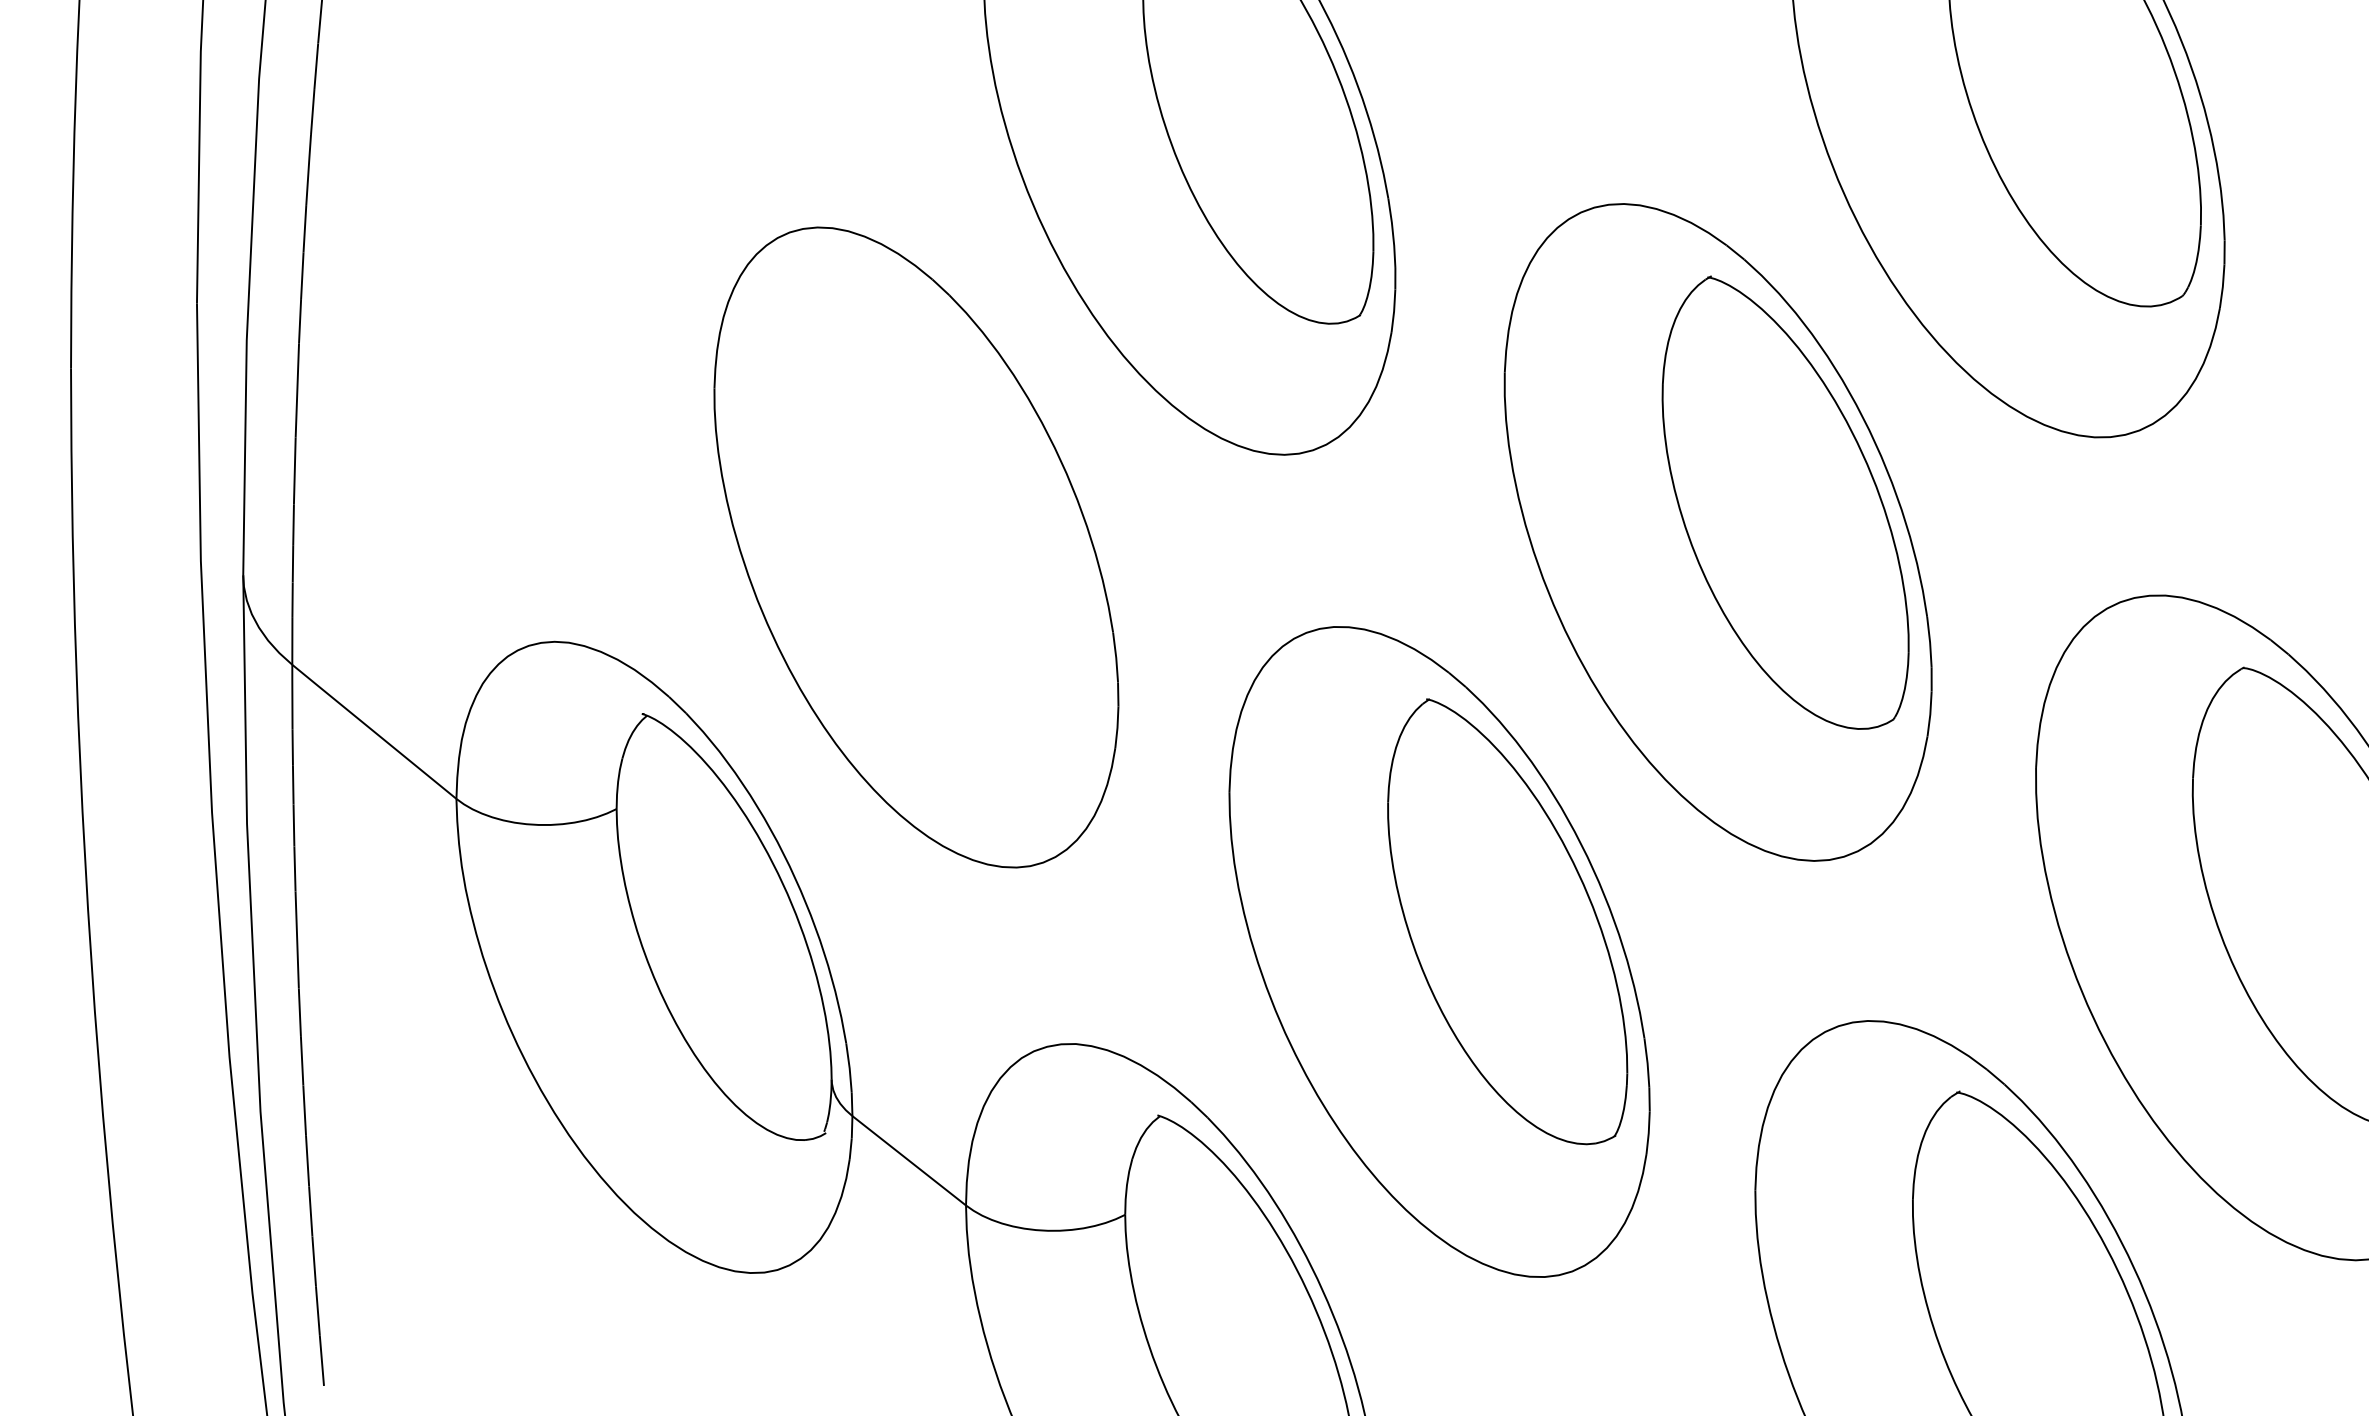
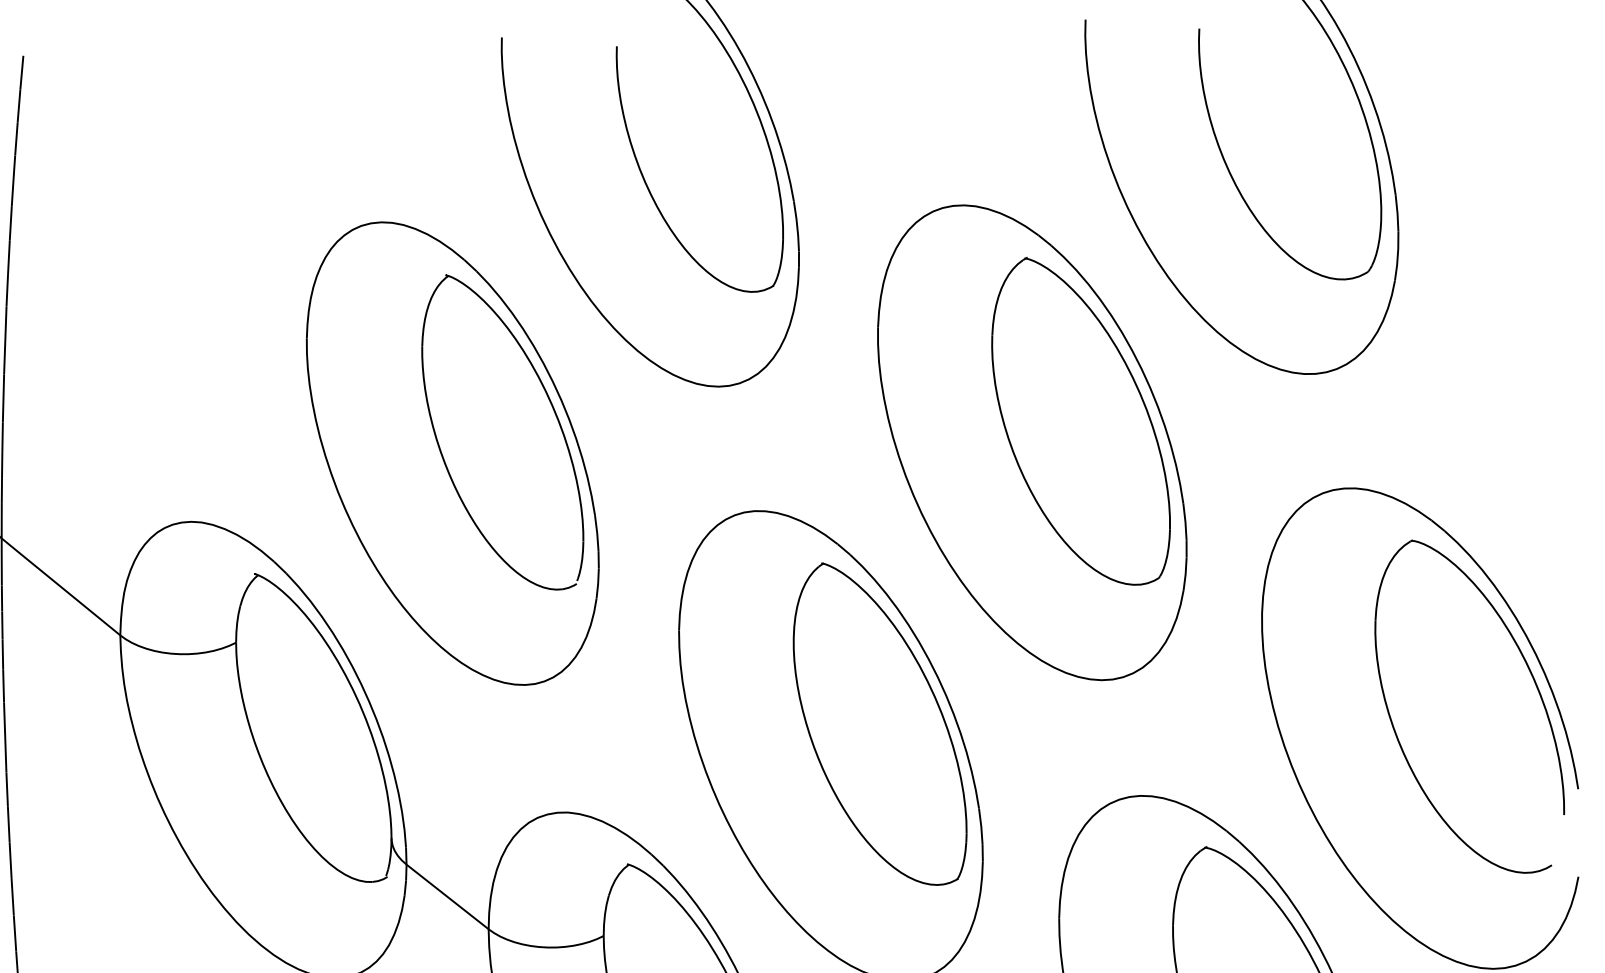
part: (1055, 487) -> (553, 410), added

